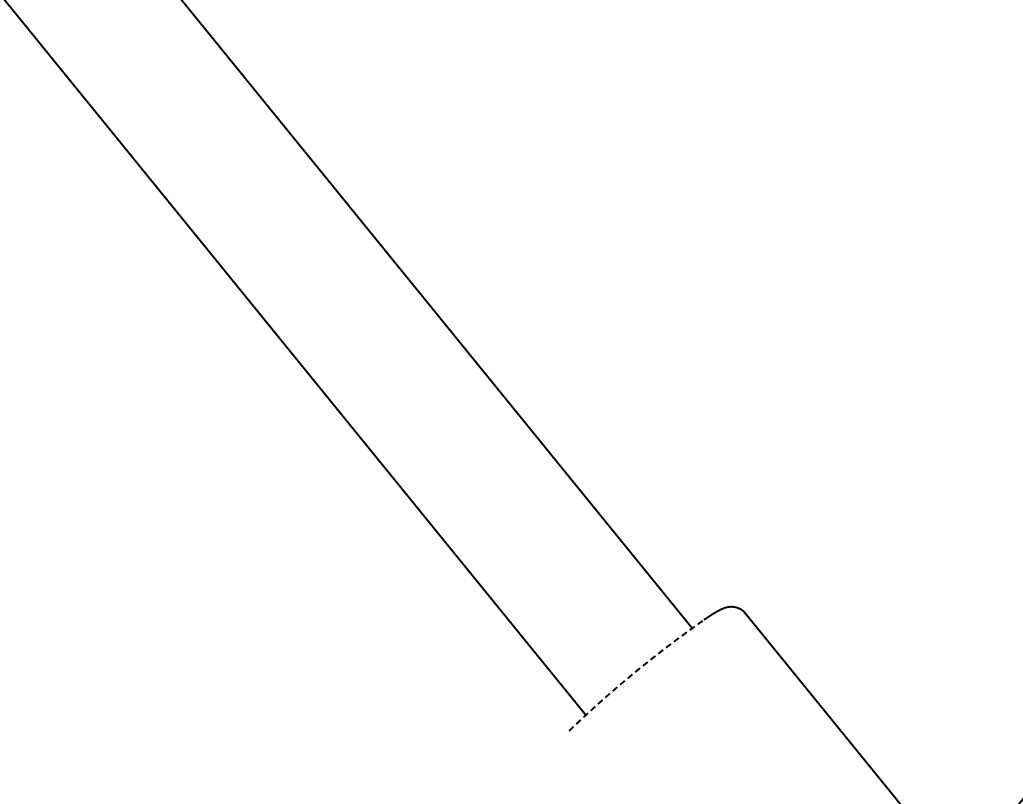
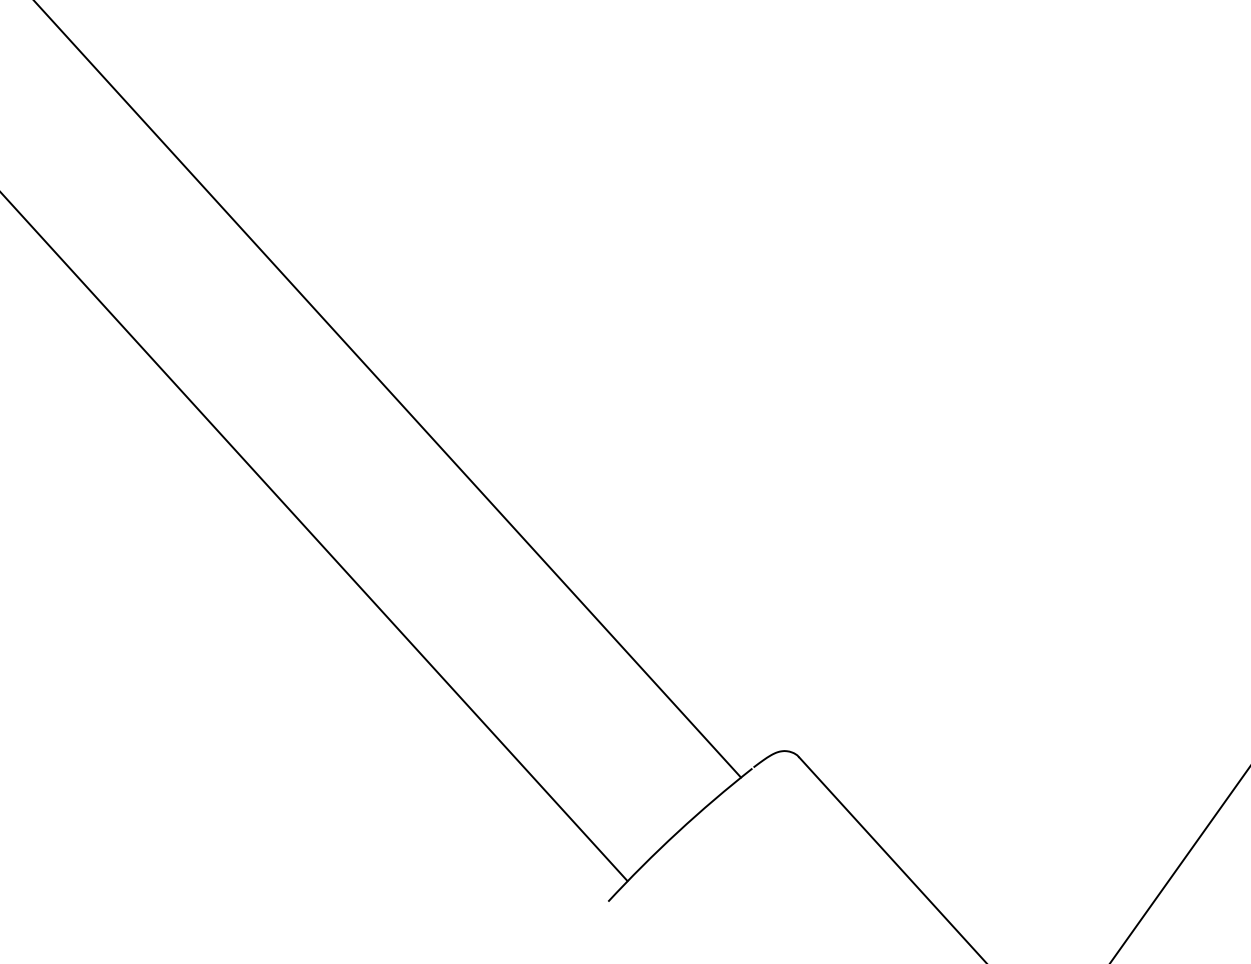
arc: (632, 674) -> (677, 832), dashed -> solid

